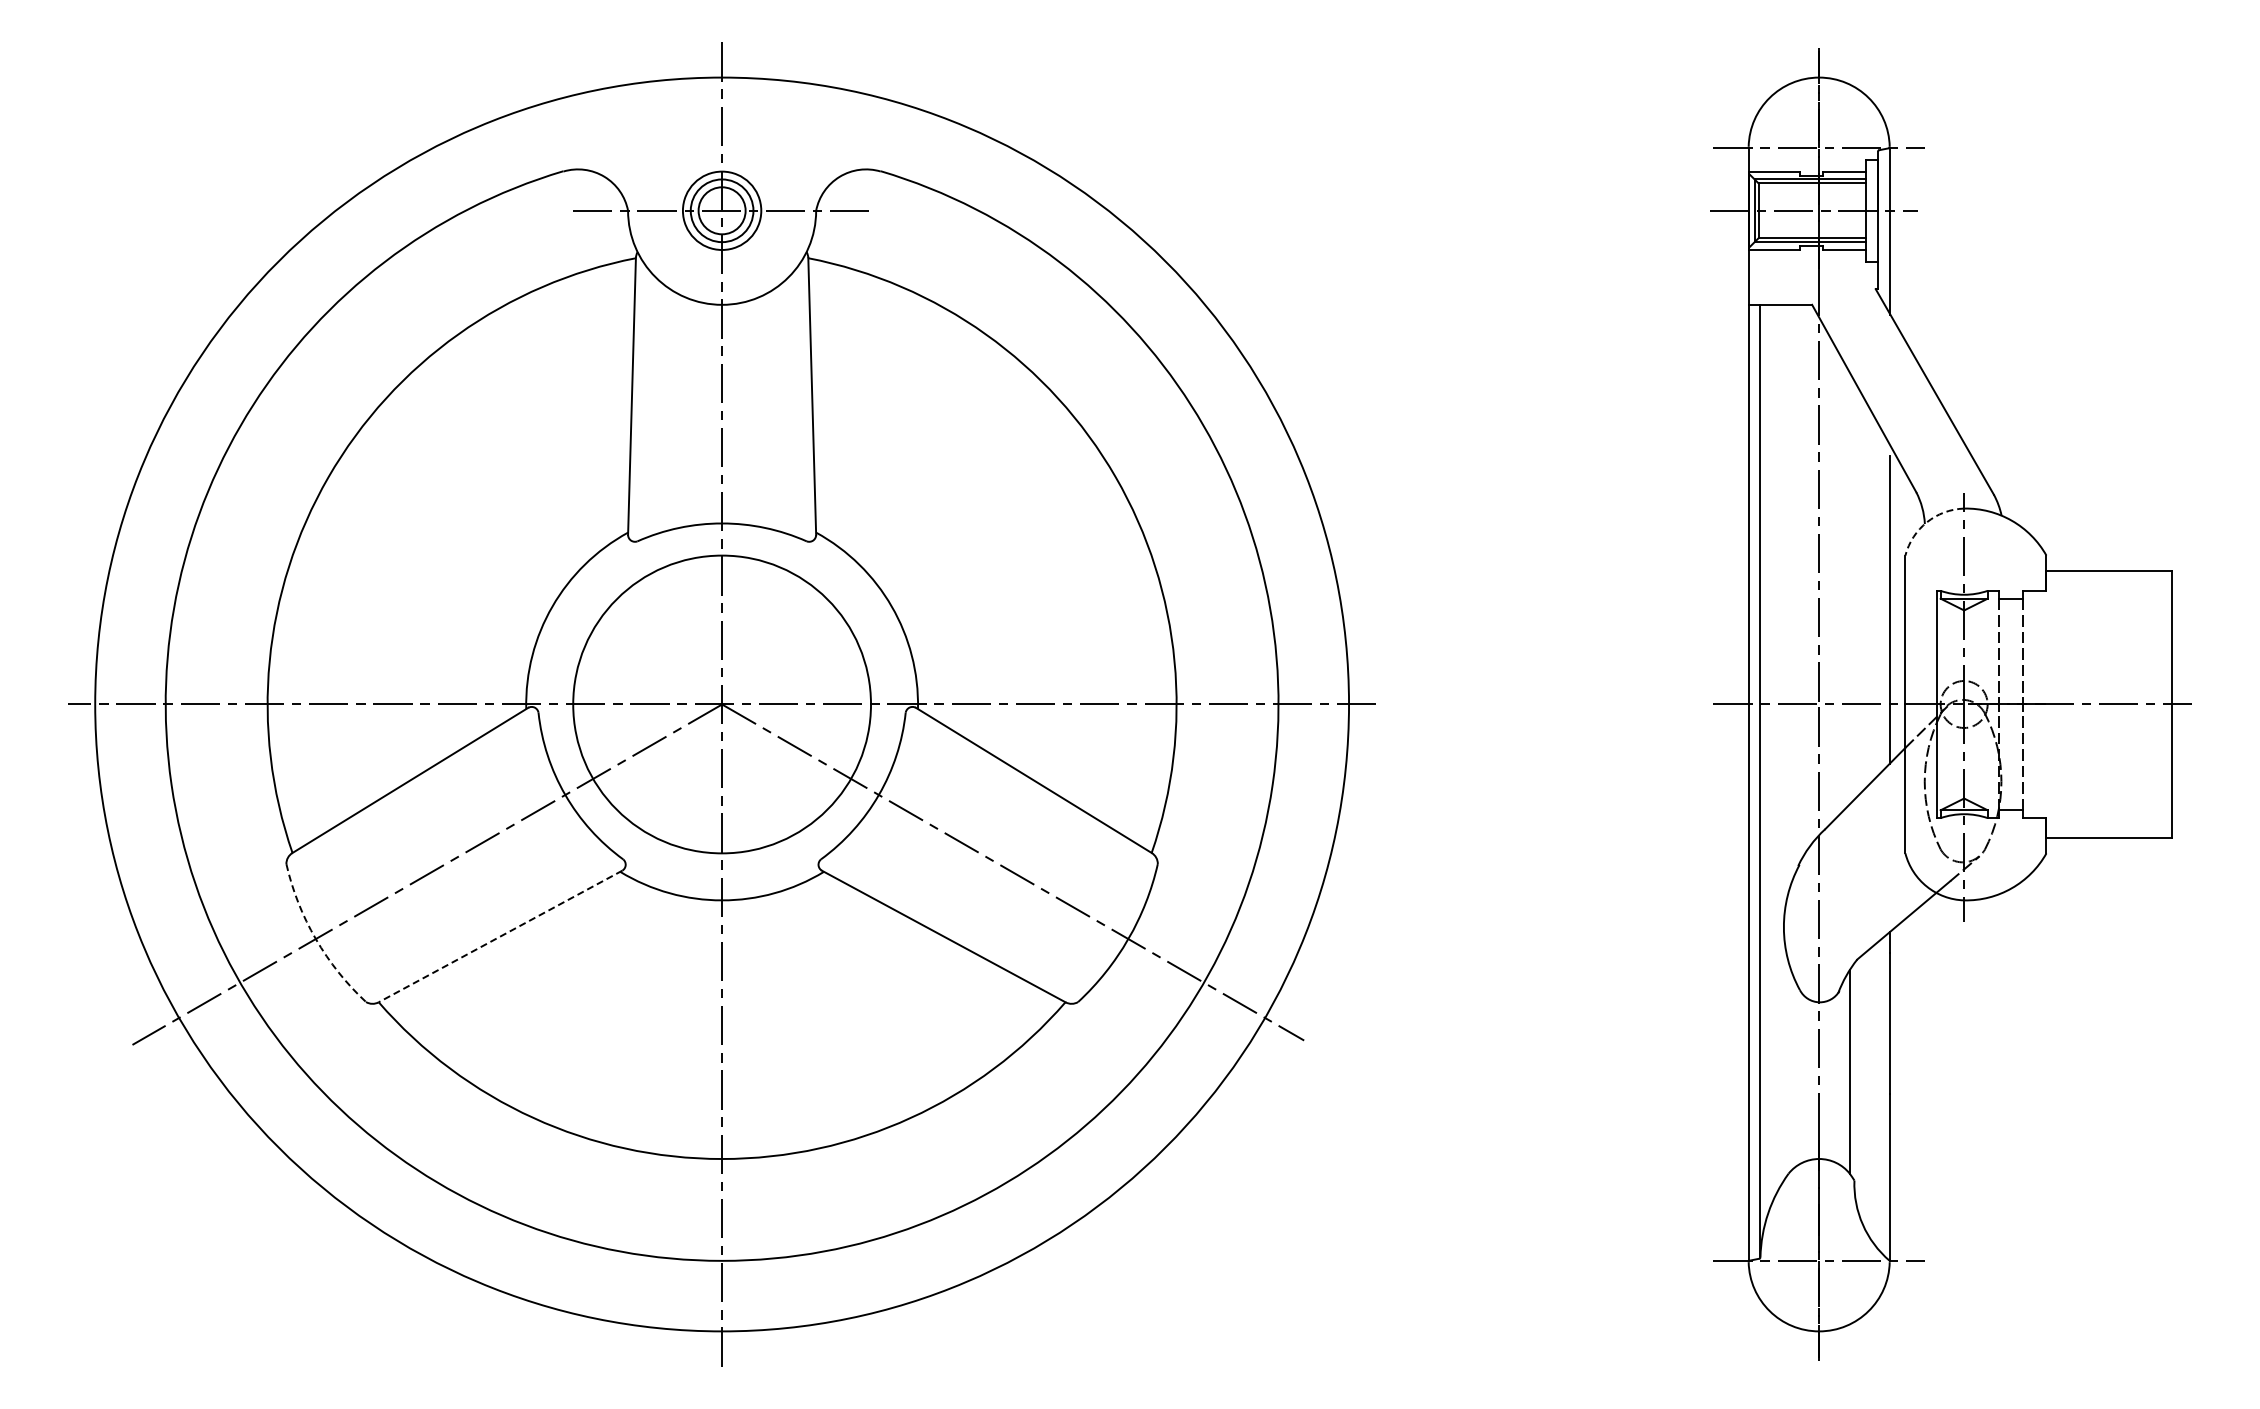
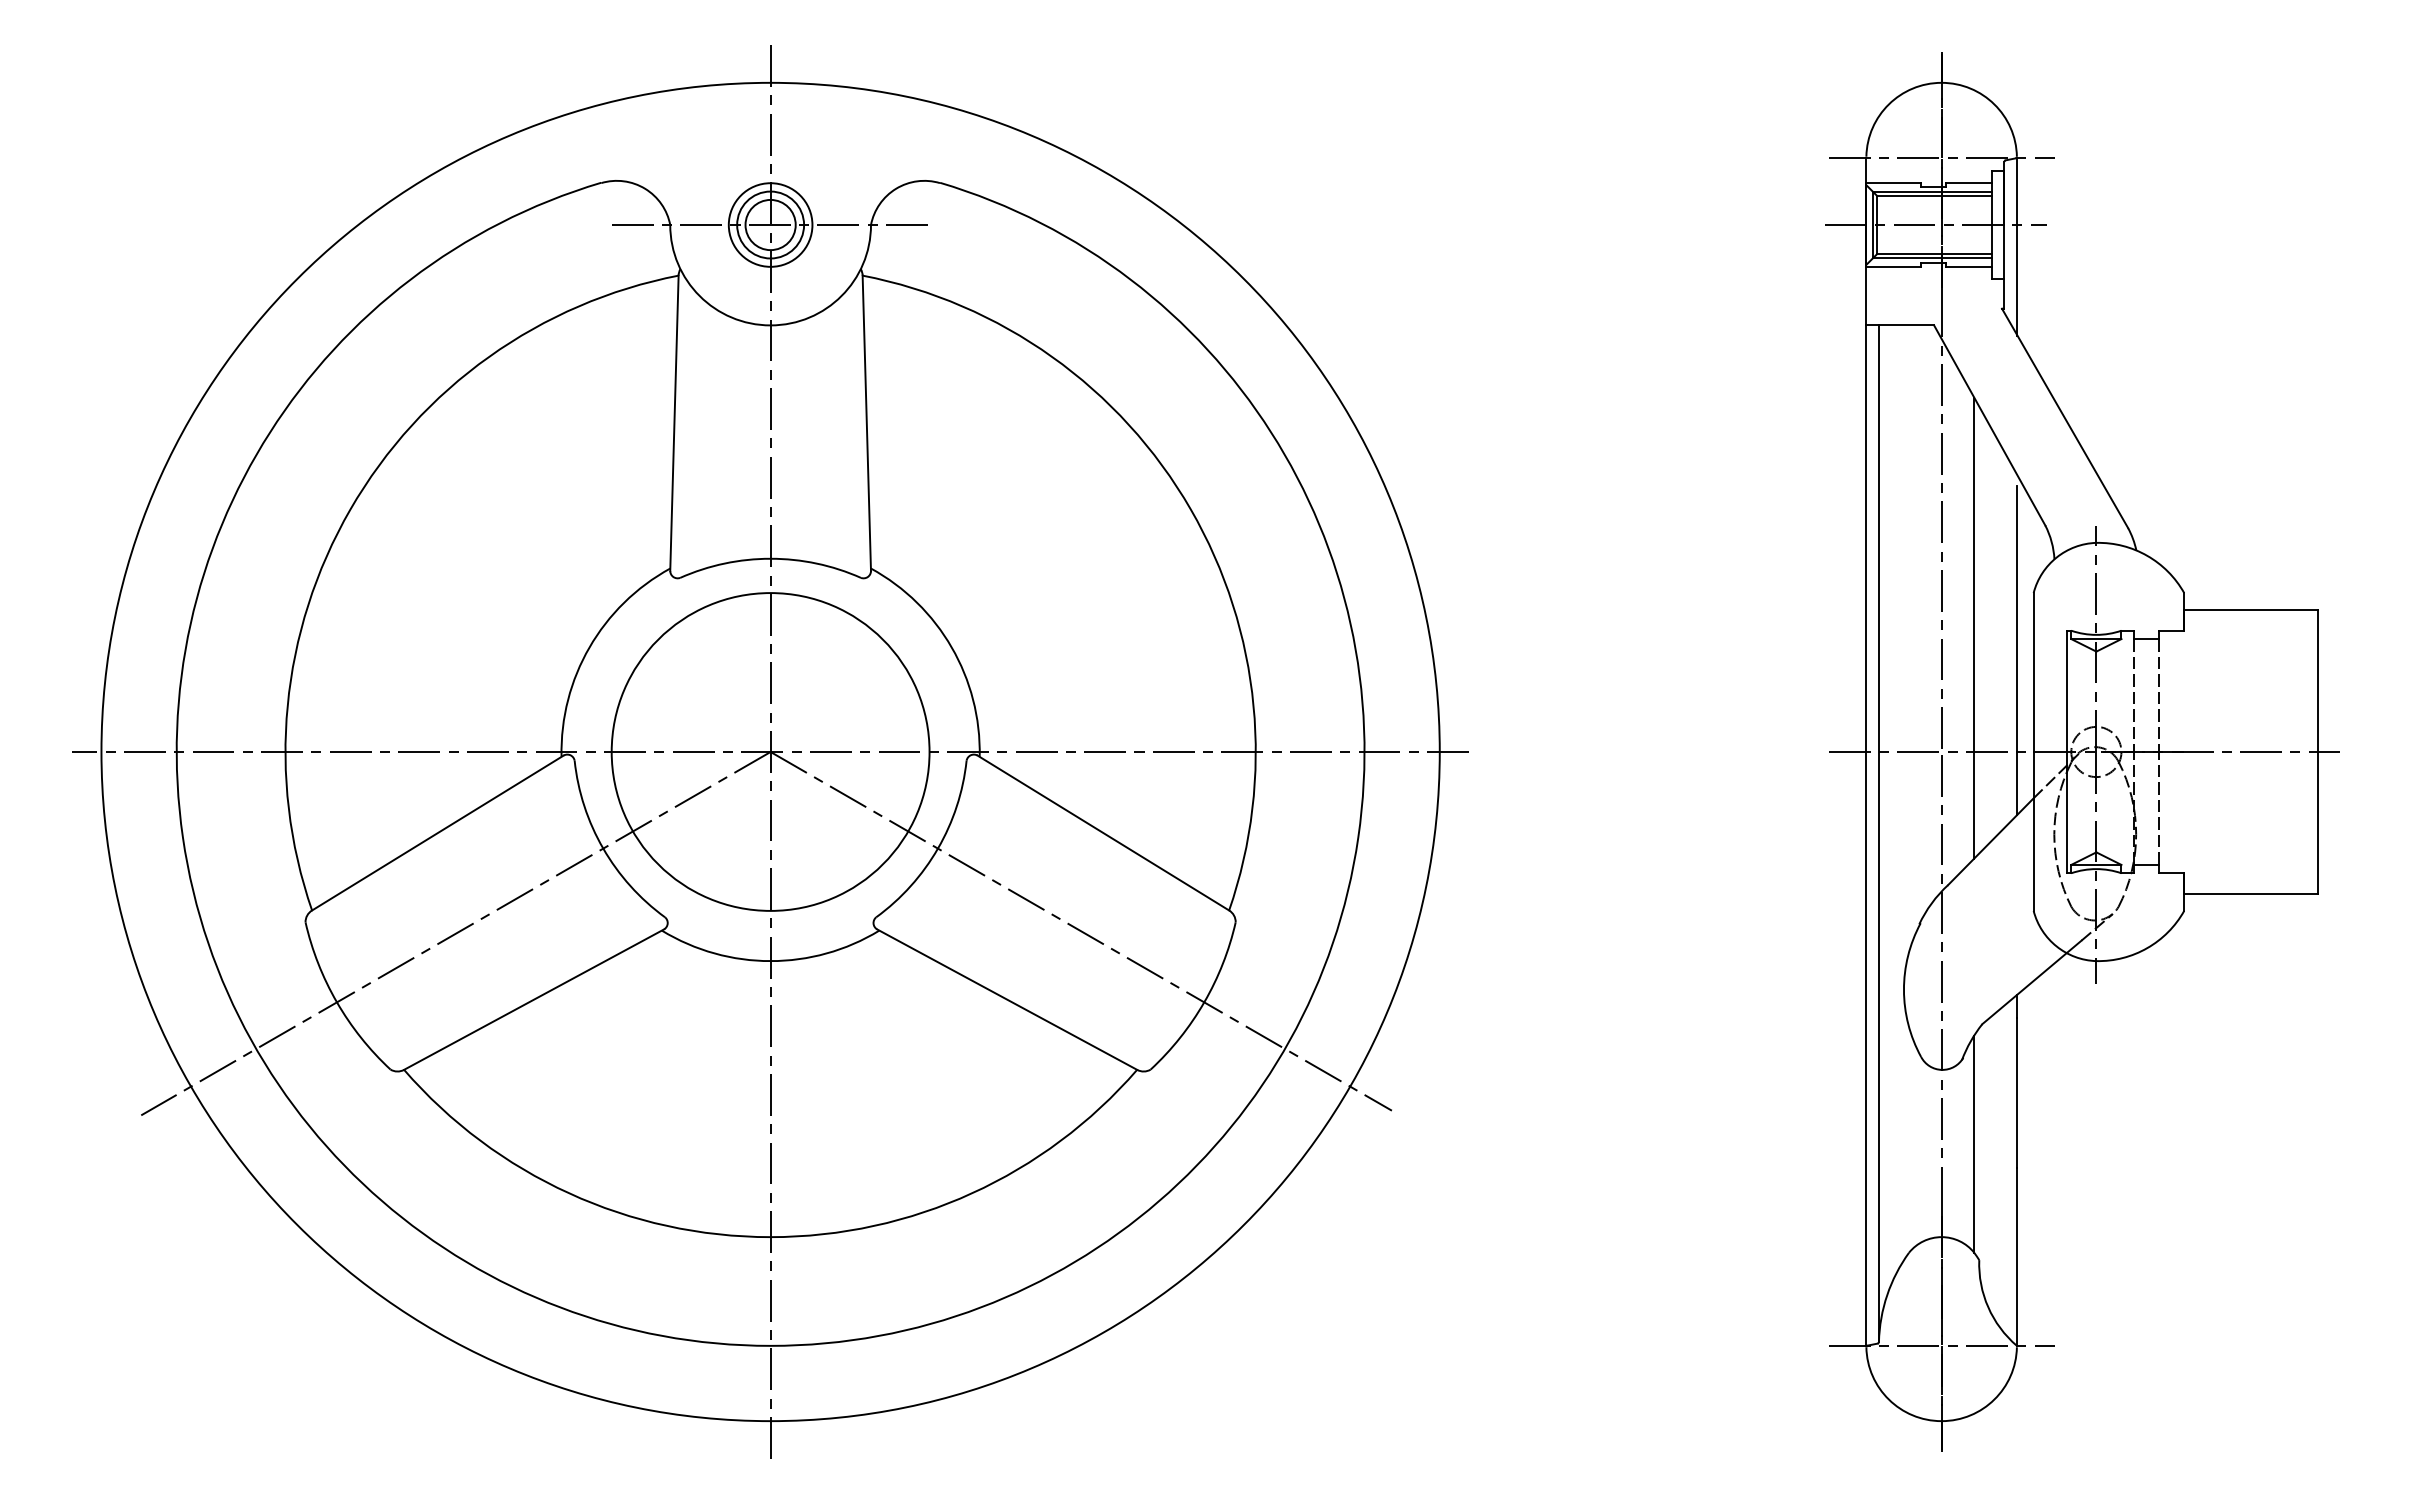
arc: (1926, 522) -> (2056, 557), dashed -> solid
line: (1849, 588) -> (1973, 628), added
line: (500, 936) -> (534, 999), dashed -> solid
arc: (315, 939) -> (336, 1002), dashed -> solid

